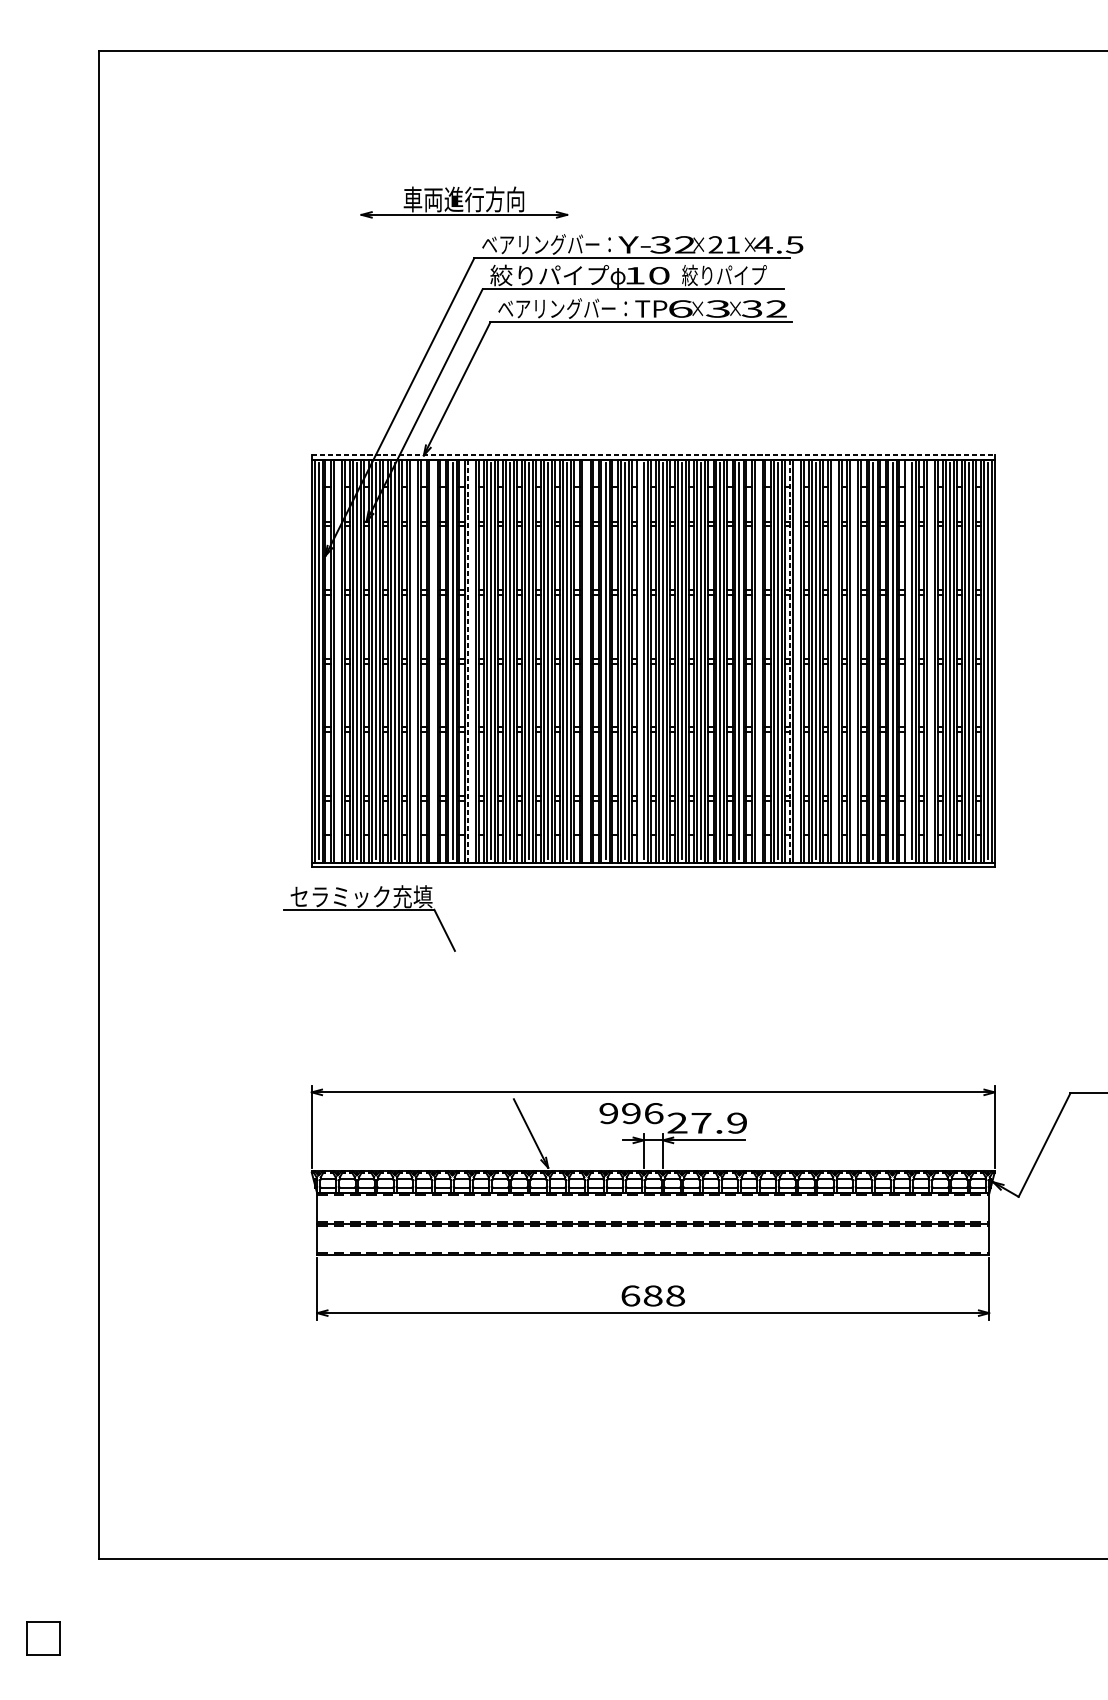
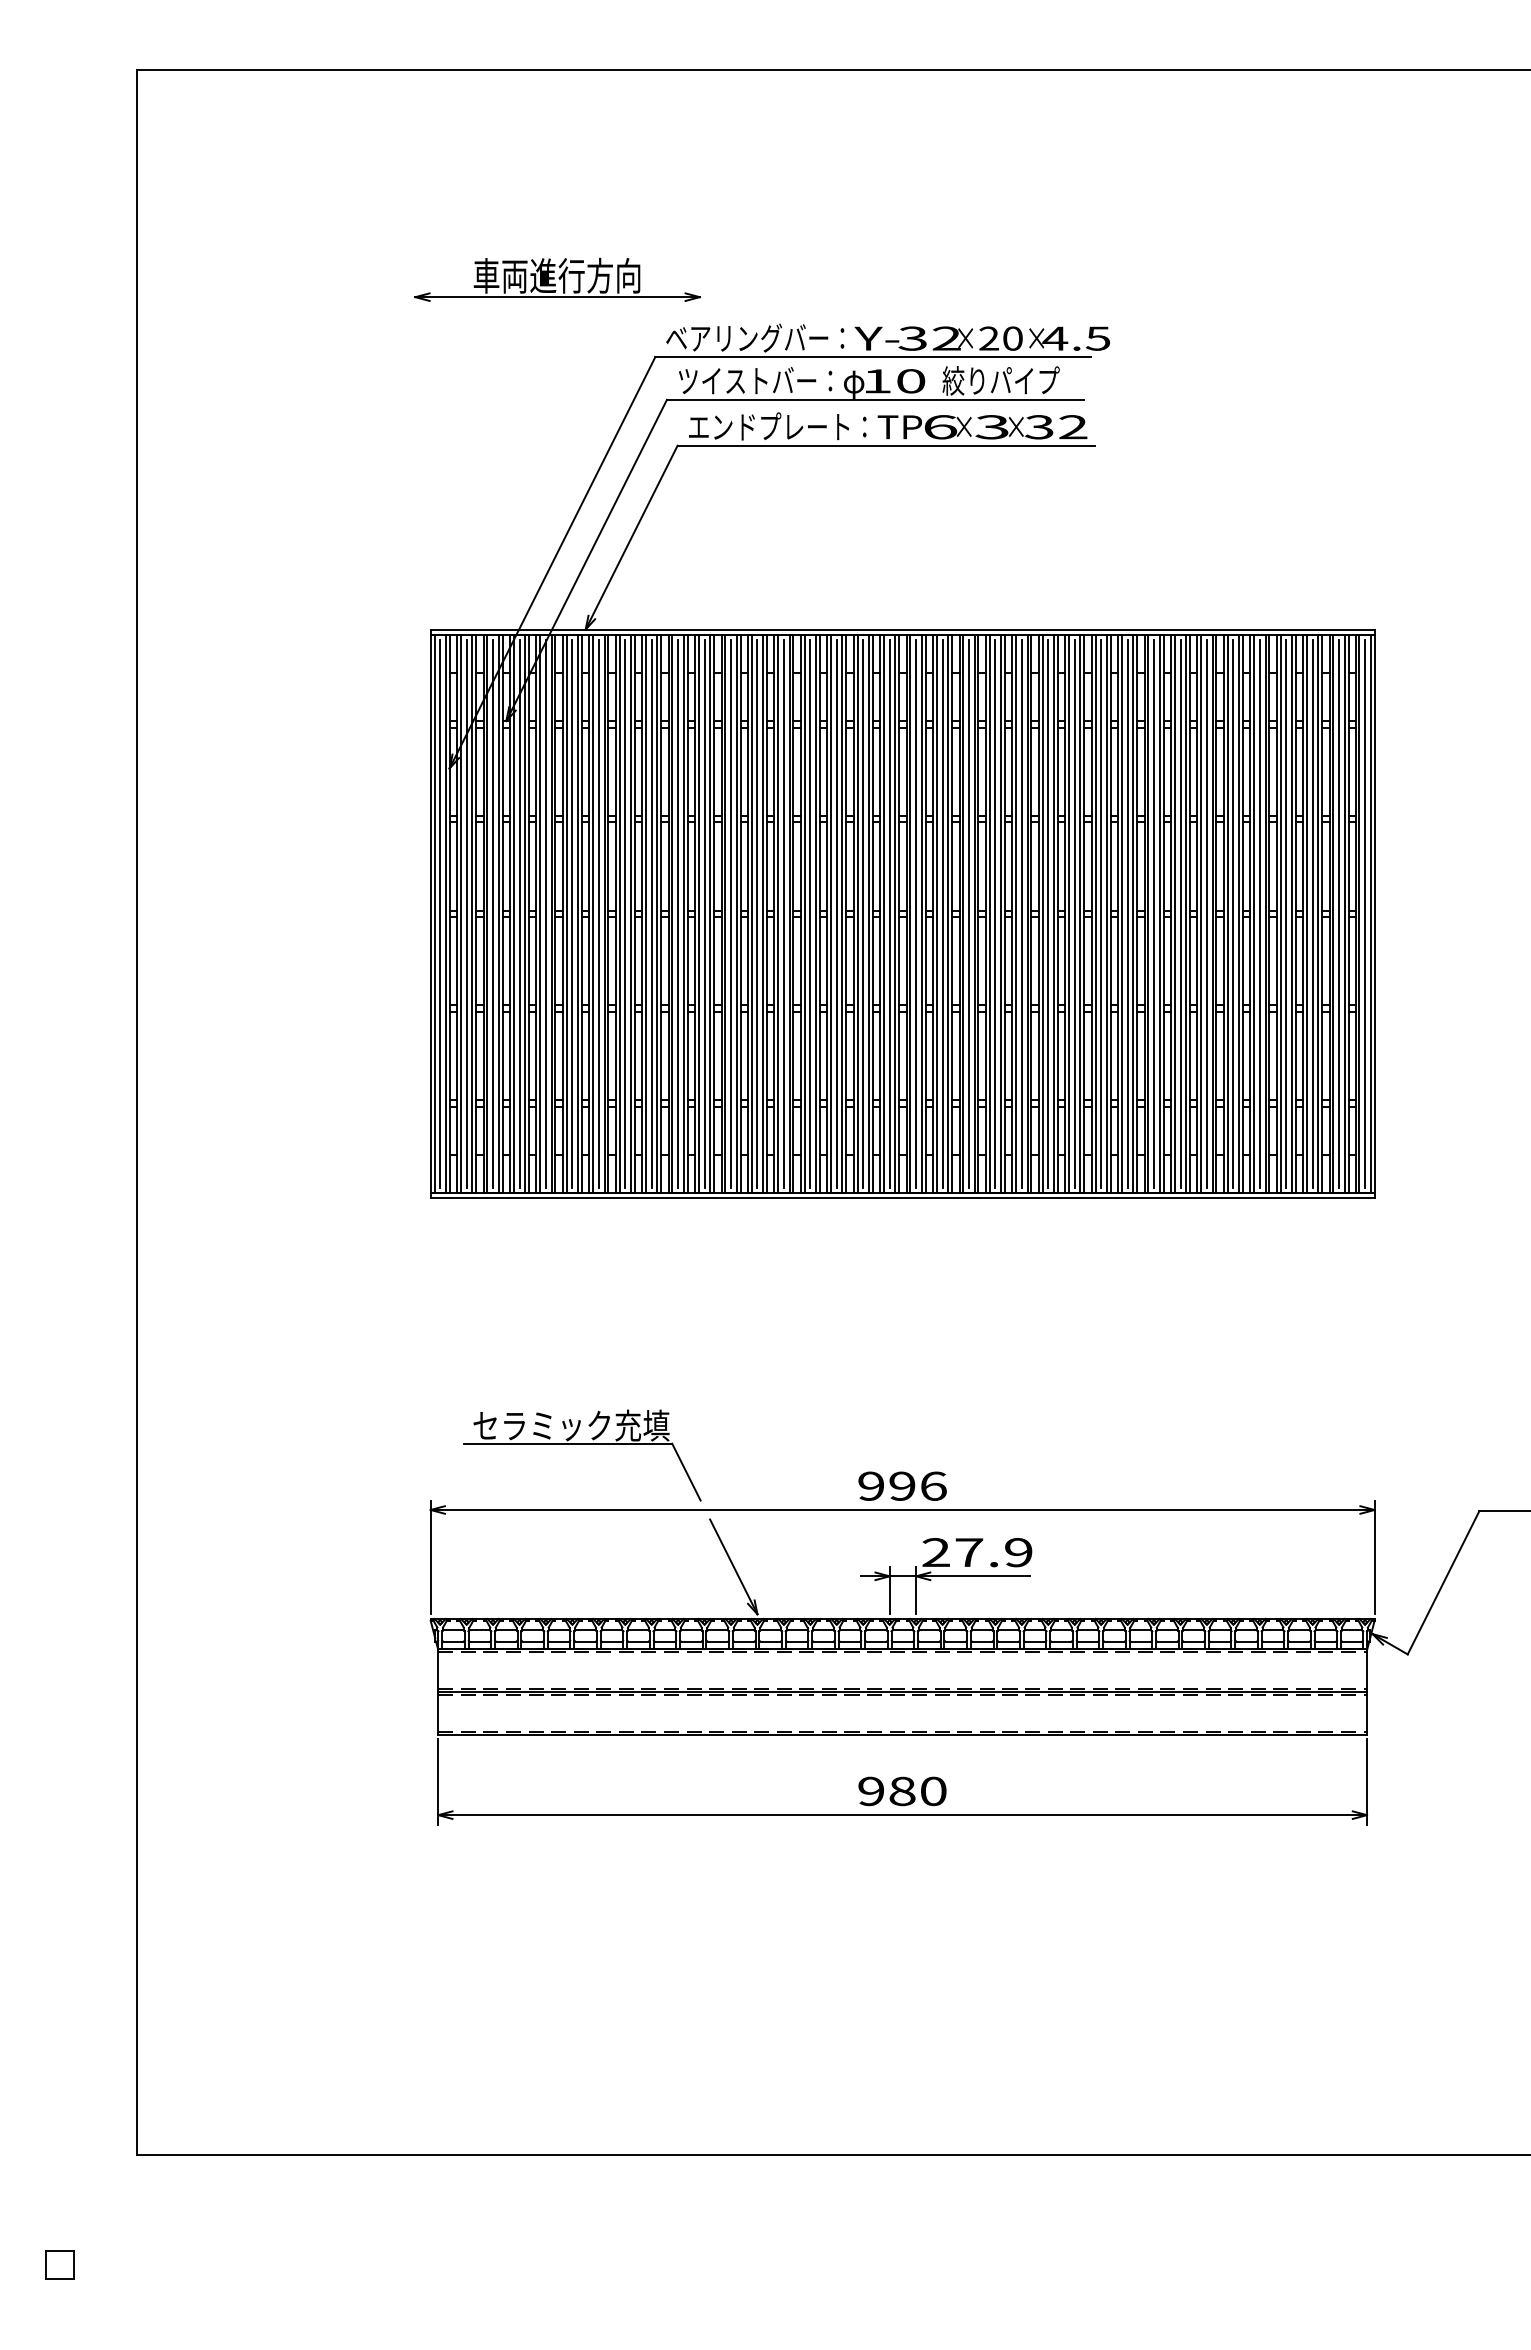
part: (464, 202) -> (557, 279), moved
text: (732, 244) -> (1012, 338), 21 -> 20
text: (549, 275) -> (759, 380), 絞りパイプ -> ツイストバー：
text: (556, 308) -> (769, 426), ベアリングバー： -> エンドプレート：
line: (653, 455) -> (902, 629), dashed -> solid
line: (337, 660) -> (466, 913), added
line: (414, 660) -> (572, 913), added
line: (433, 660) -> (598, 913), added
line: (467, 660) -> (646, 913), dashed -> solid
line: (471, 660) -> (651, 913), added
line: (586, 660) -> (810, 913), added
line: (639, 660) -> (883, 913), added
line: (758, 660) -> (1048, 913), added
line: (789, 660) -> (1091, 913), dashed -> solid
line: (797, 660) -> (1101, 913), added
line: (835, 660) -> (1154, 913), added
line: (854, 660) -> (1180, 913), added
line: (907, 660) -> (1254, 913), added
line: (930, 660) -> (1286, 913), added
part: (369, 910) -> (582, 1444), moved
text: (631, 1112) -> (902, 1485), moved
text: (653, 1296) -> (902, 1791), 688 -> 980
part: (43, 1638) -> (59, 2264), size x0.62

